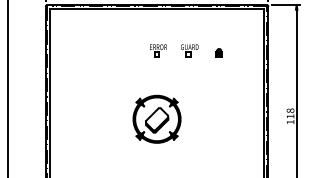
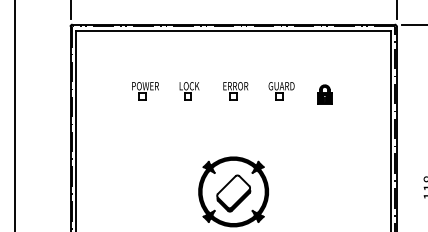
part: (96, 50) -> (144, 91), added
part: (126, 50) -> (188, 91), added
part: (218, 52) -> (323, 93), size x1.67

